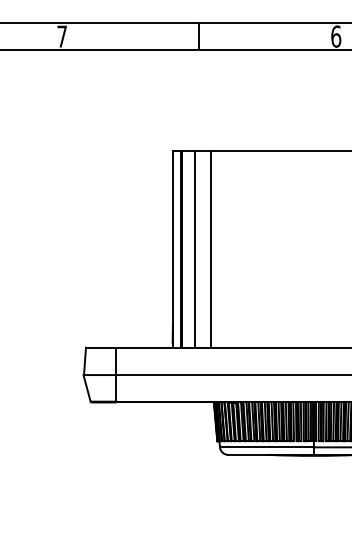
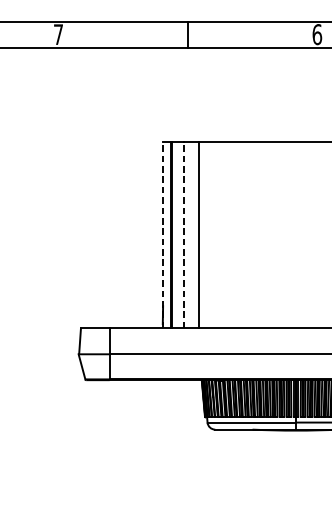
line: (172, 249) -> (162, 235), solid -> dashed
line: (195, 249) -> (184, 235), solid -> dashed

